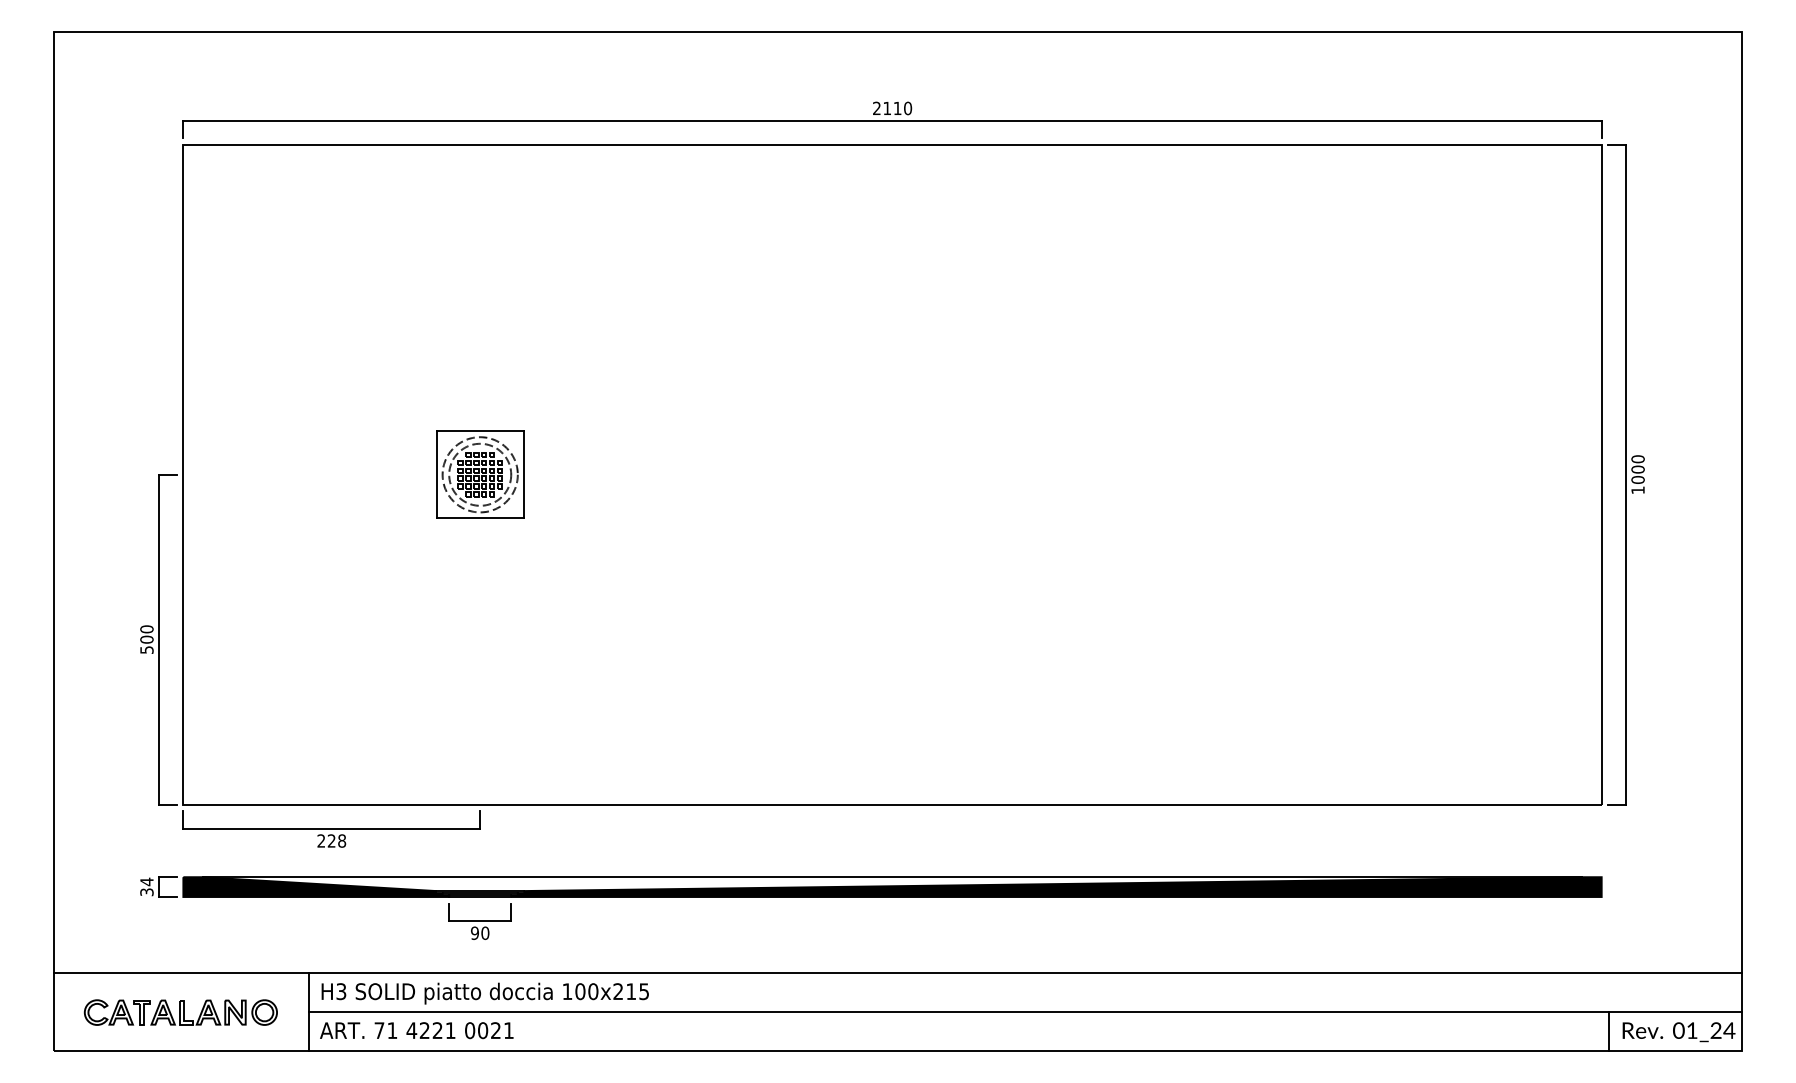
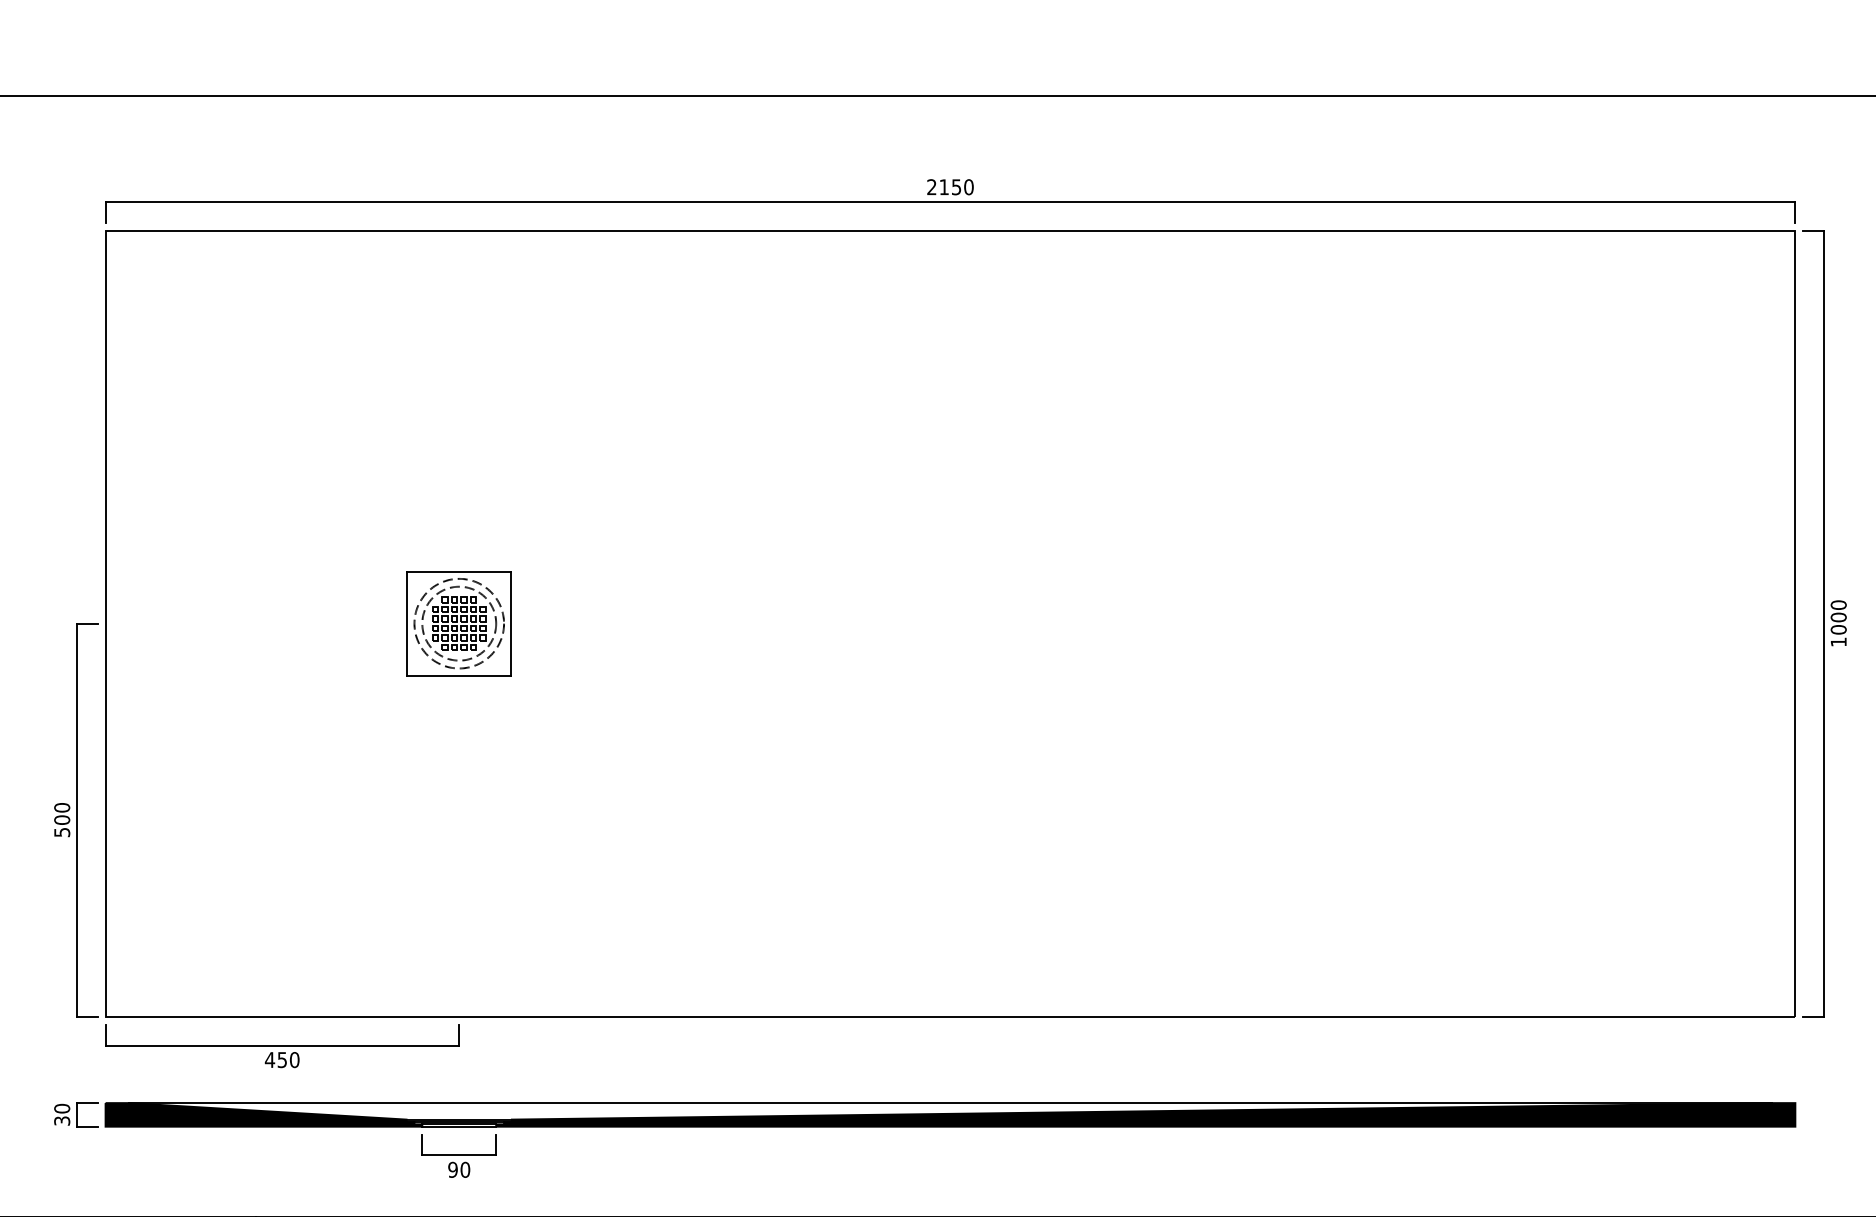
text: (897, 108) -> (956, 187), 2110 -> 2150
text: (331, 840) -> (282, 1059), 228 -> 450
text: (146, 881) -> (61, 1108), 34 -> 30

